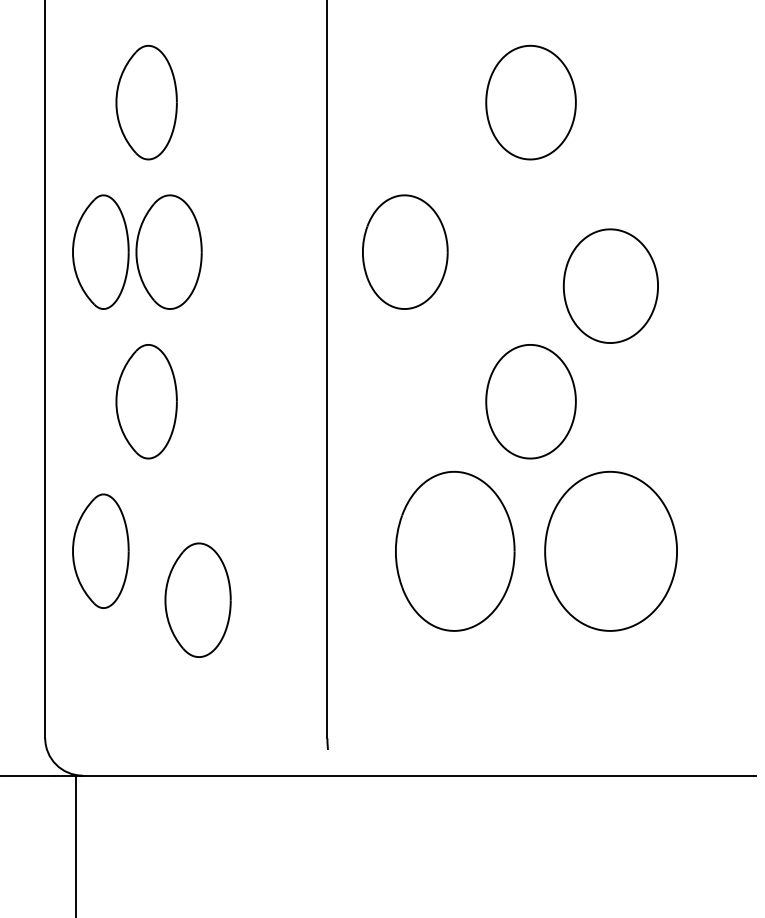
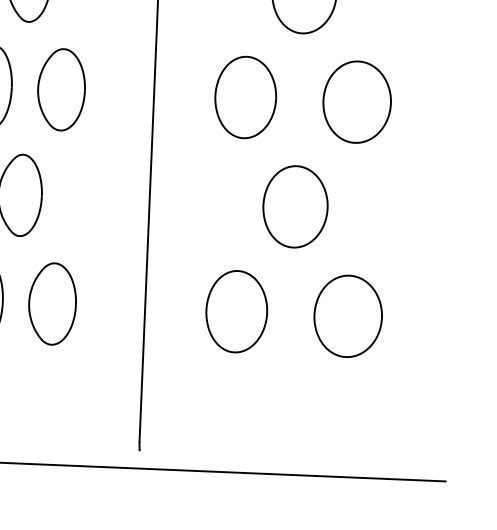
part: (168, 251) -> (61, 89), moved
part: (405, 251) -> (245, 97), moved
part: (610, 285) -> (356, 101), moved
part: (455, 550) -> (236, 311), size x0.71
part: (610, 550) -> (347, 315), size x0.71
part: (197, 599) -> (52, 303), moved

